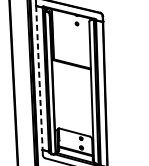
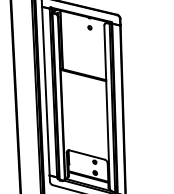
line: (39, 78) -> (45, 91), dashed -> solid

